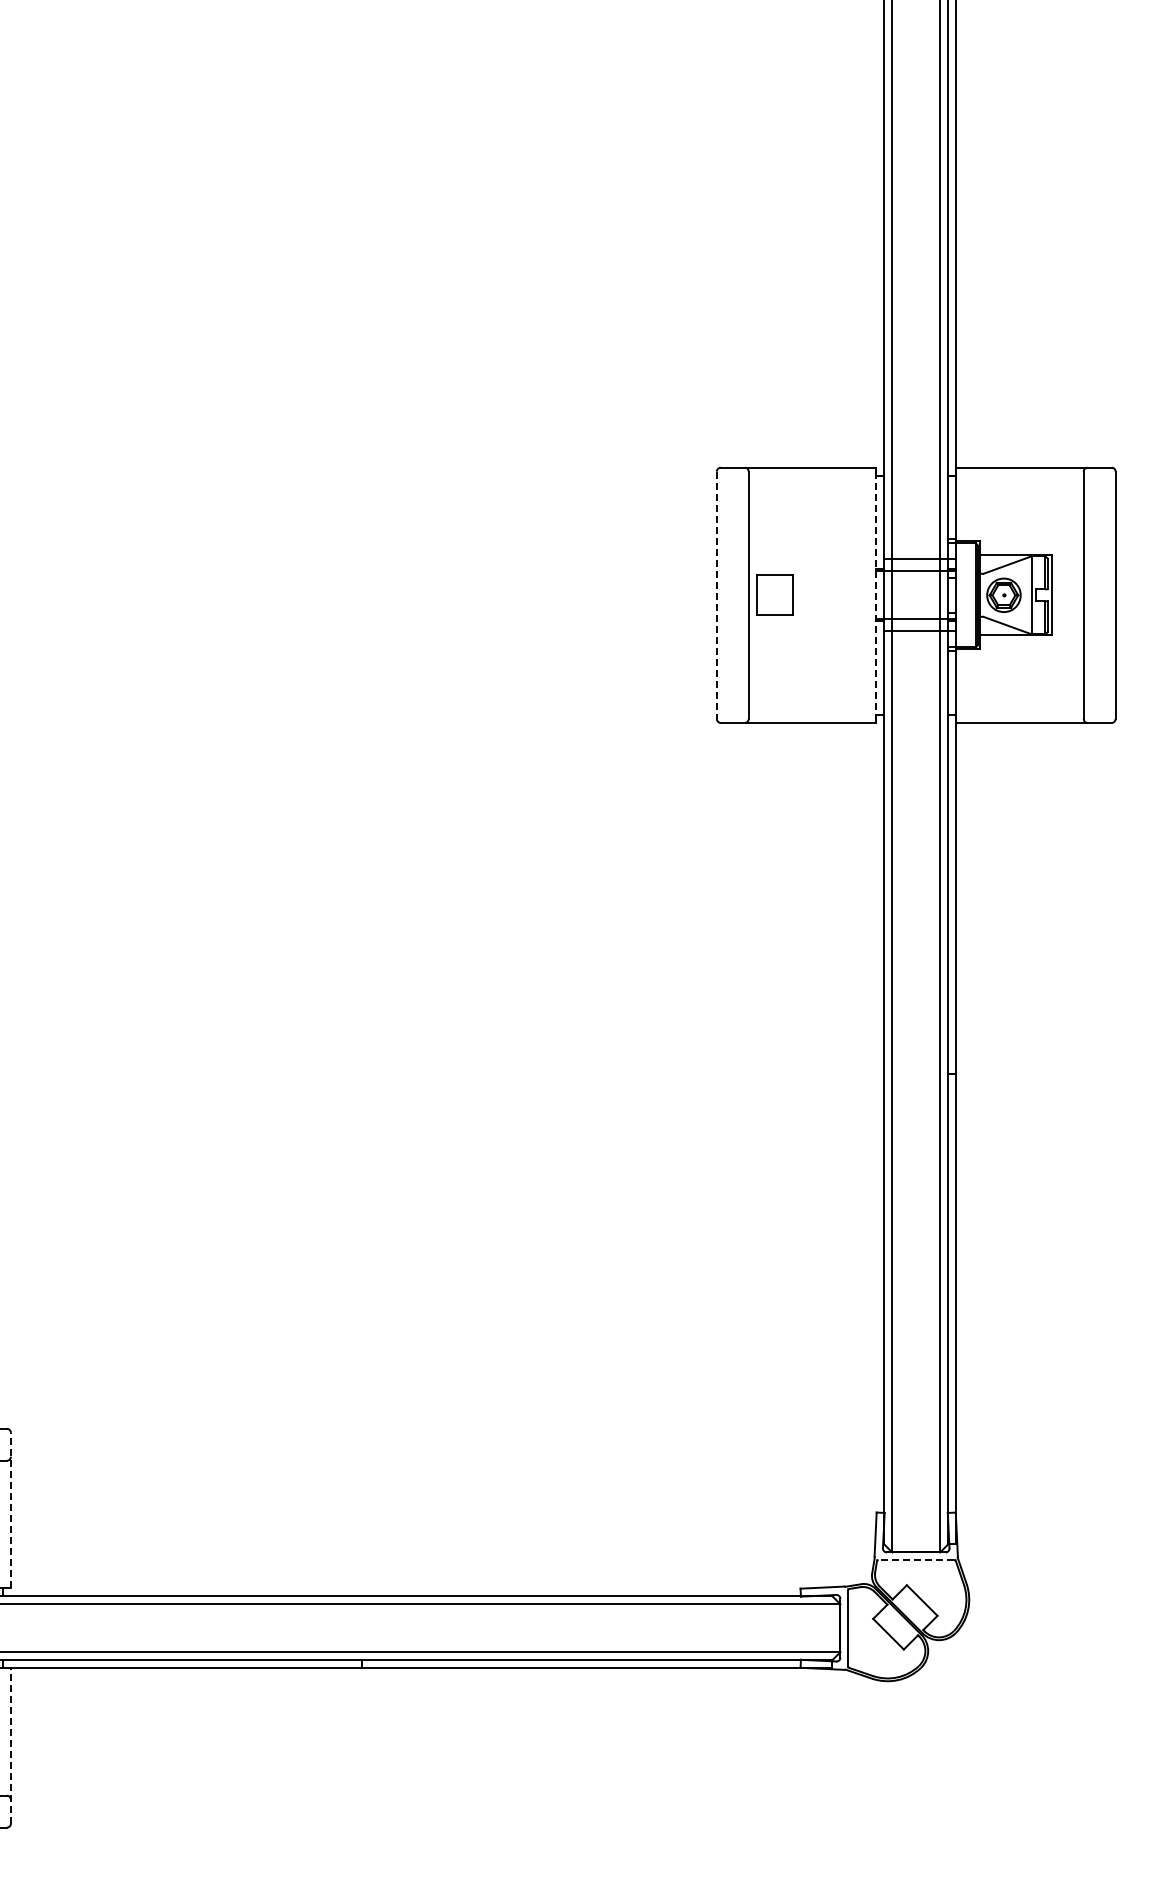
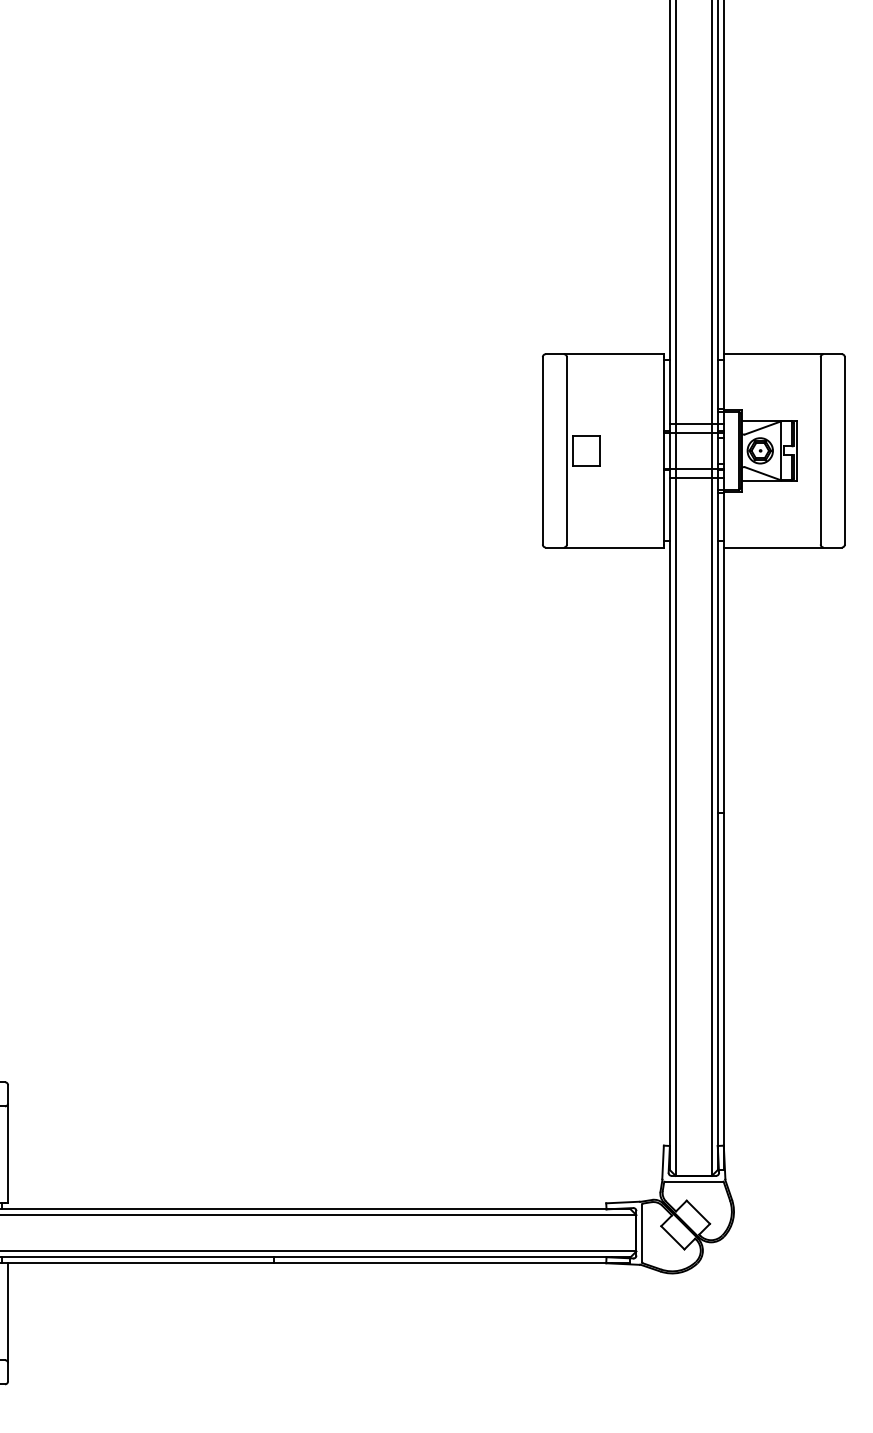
line: (716, 595) -> (542, 450), dashed -> solid
line: (876, 595) -> (663, 450), dashed -> solid
line: (10, 1510) -> (7, 1144), dashed -> solid
line: (916, 1560) -> (694, 1181), dashed -> solid
line: (10, 1745) -> (7, 1322), dashed -> solid

